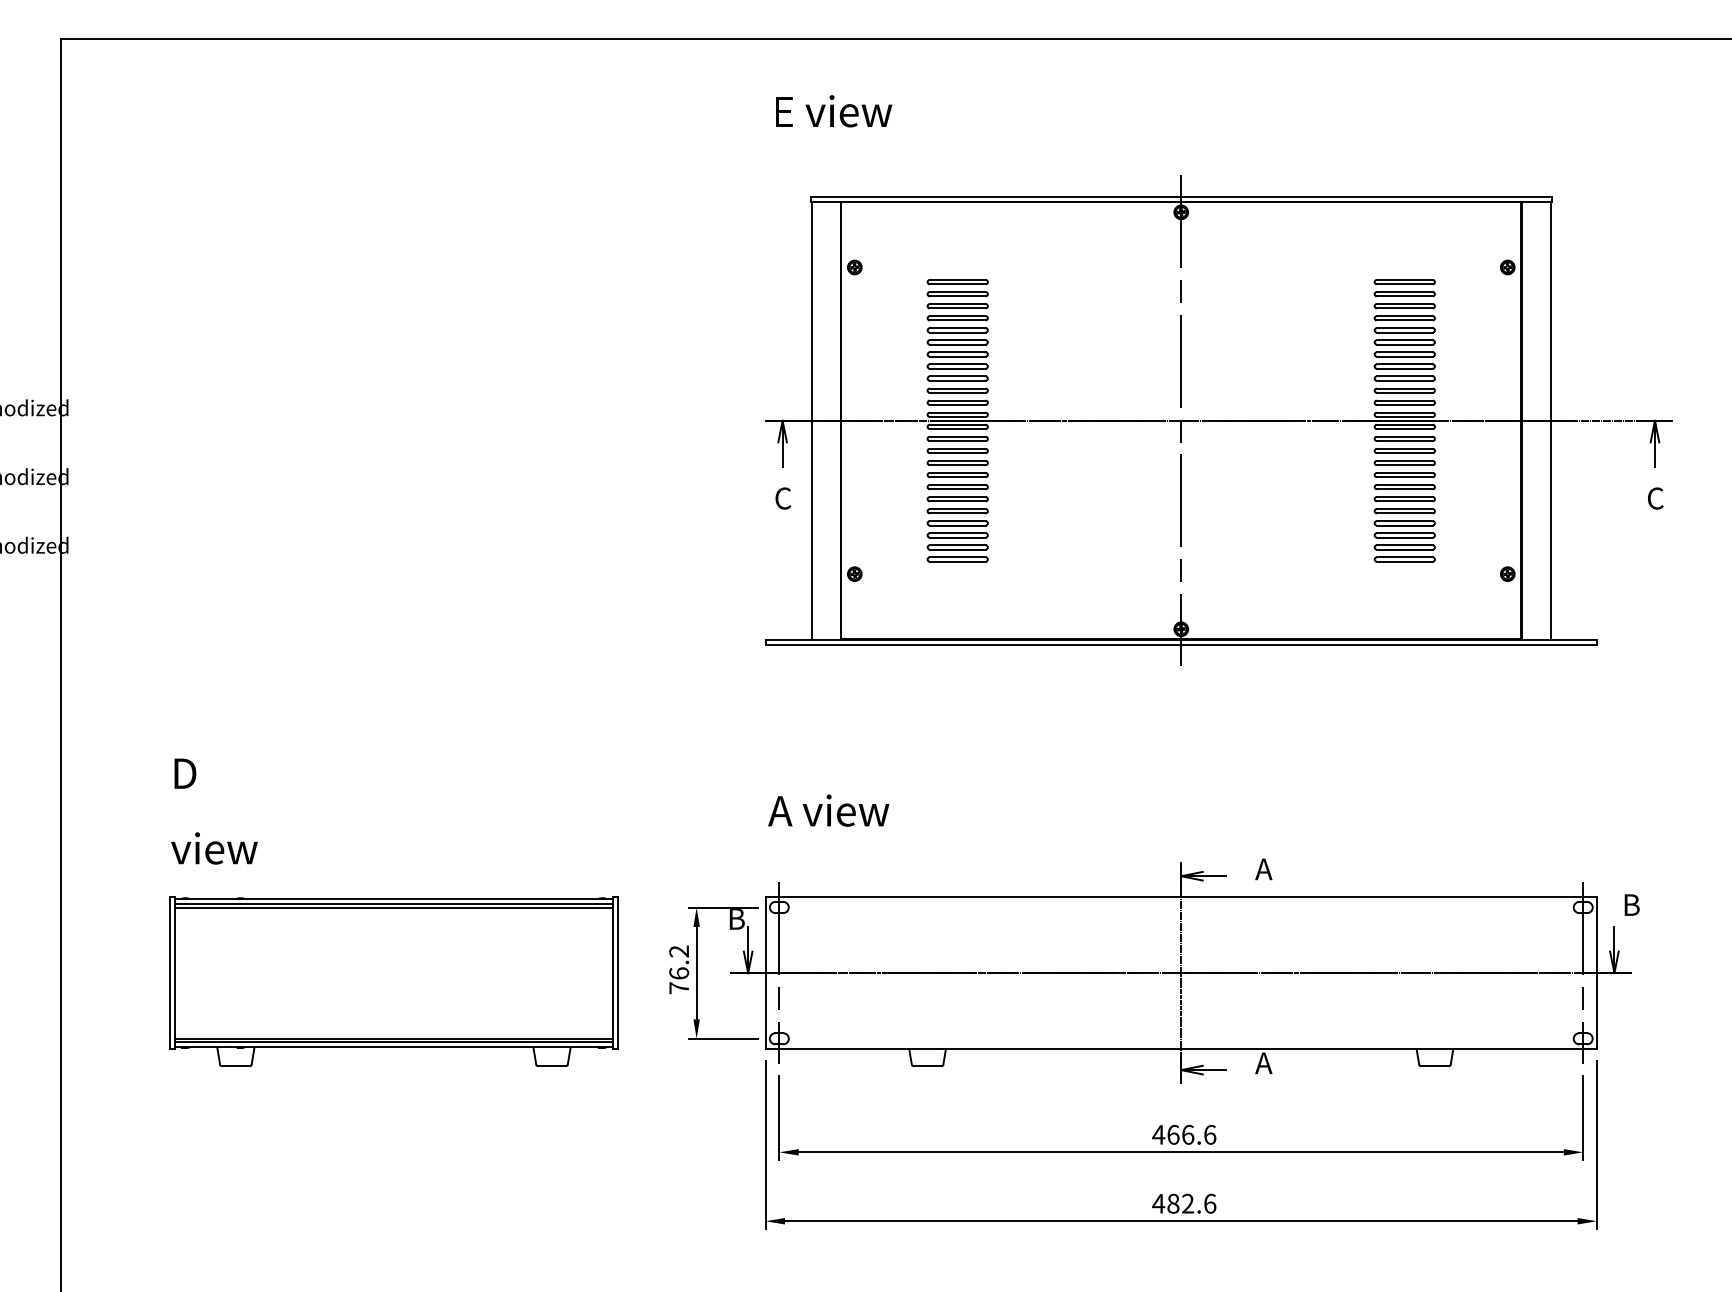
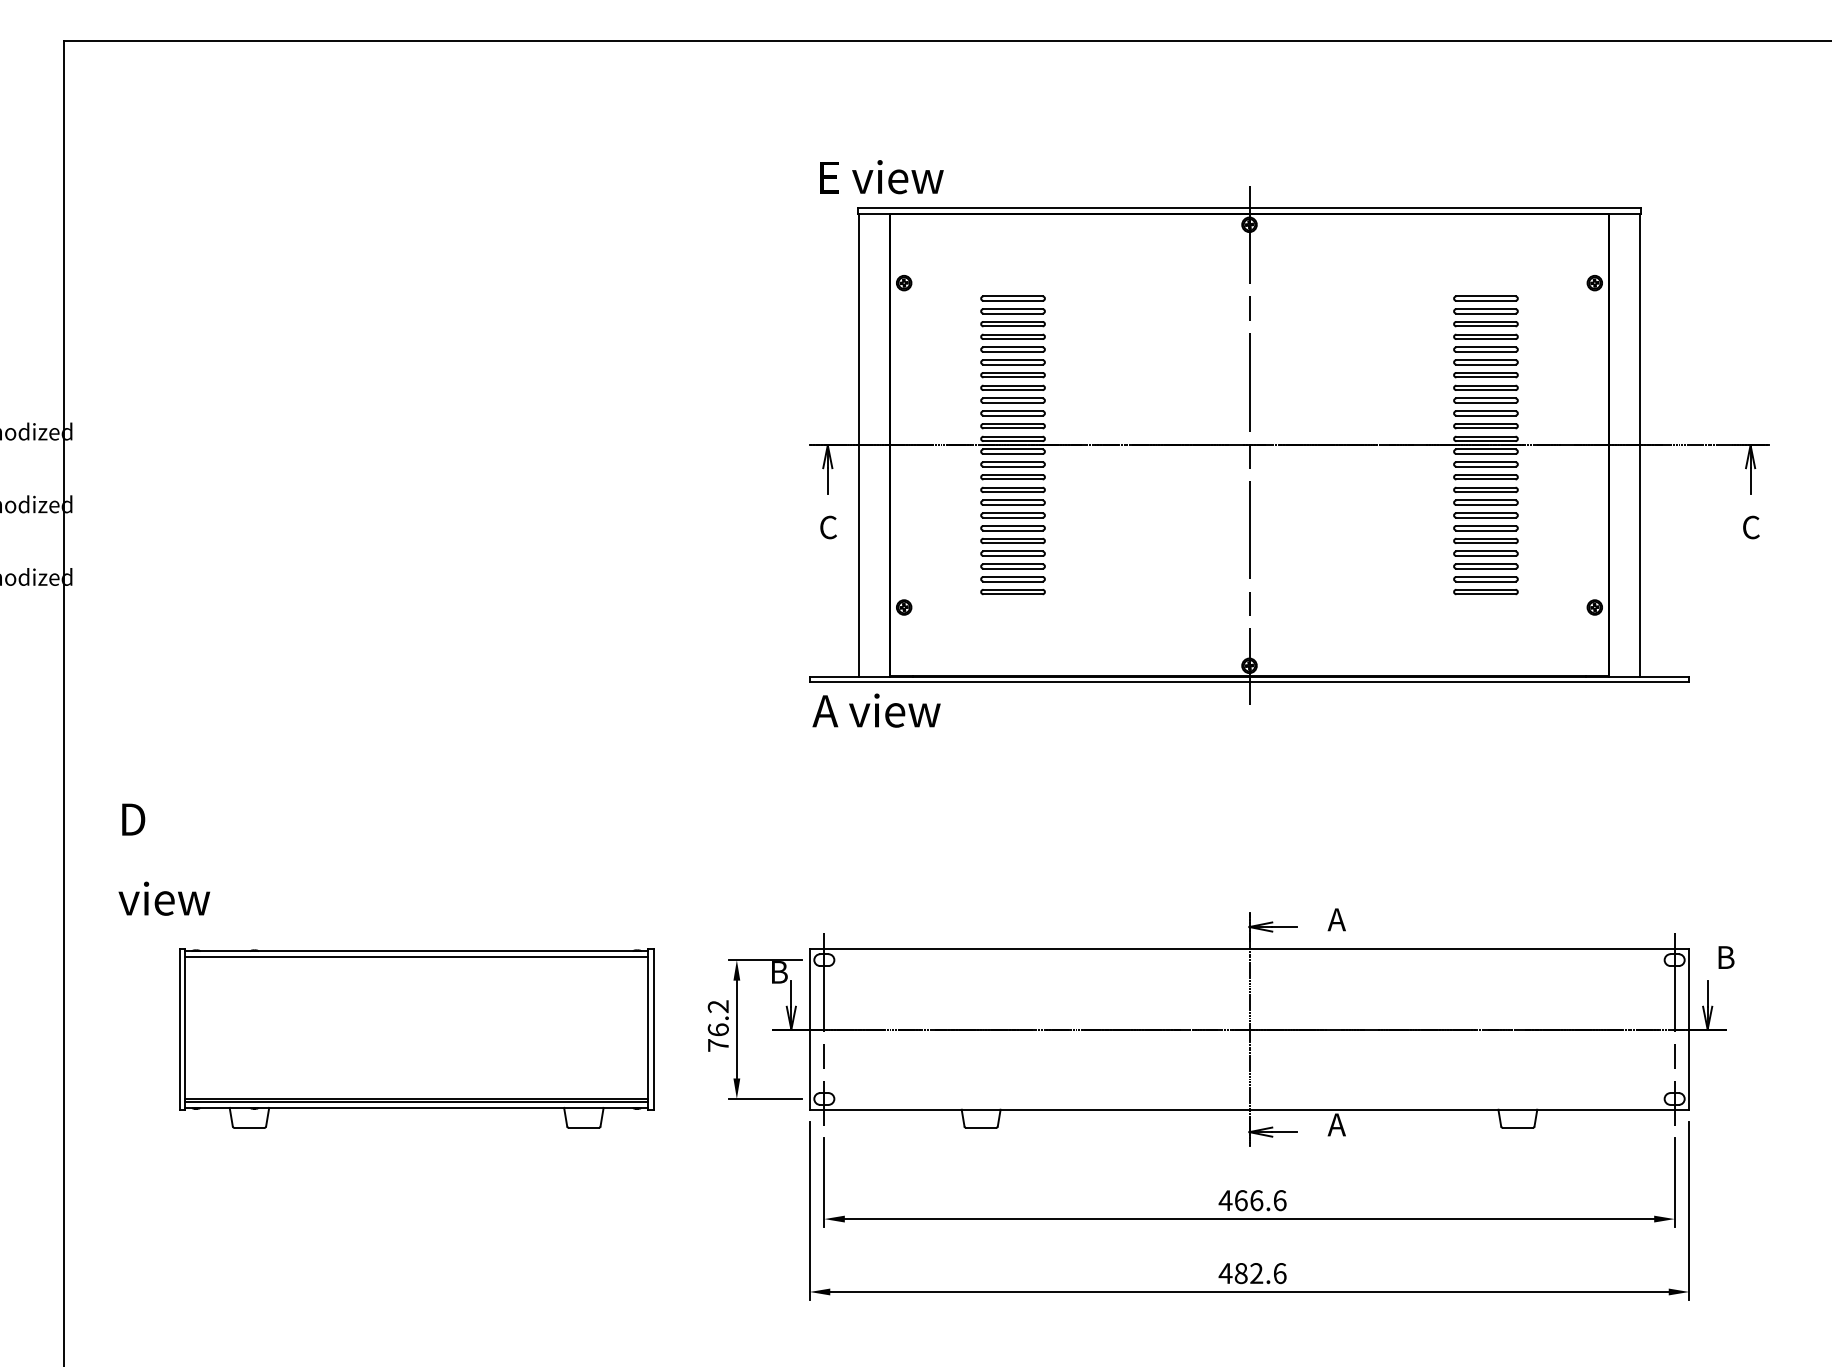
text: (834, 111) -> (882, 177), moved
text: (828, 810) -> (876, 710), moved
text: (214, 811) -> (164, 859), moved
line: (393, 907) -> (416, 960), removed

